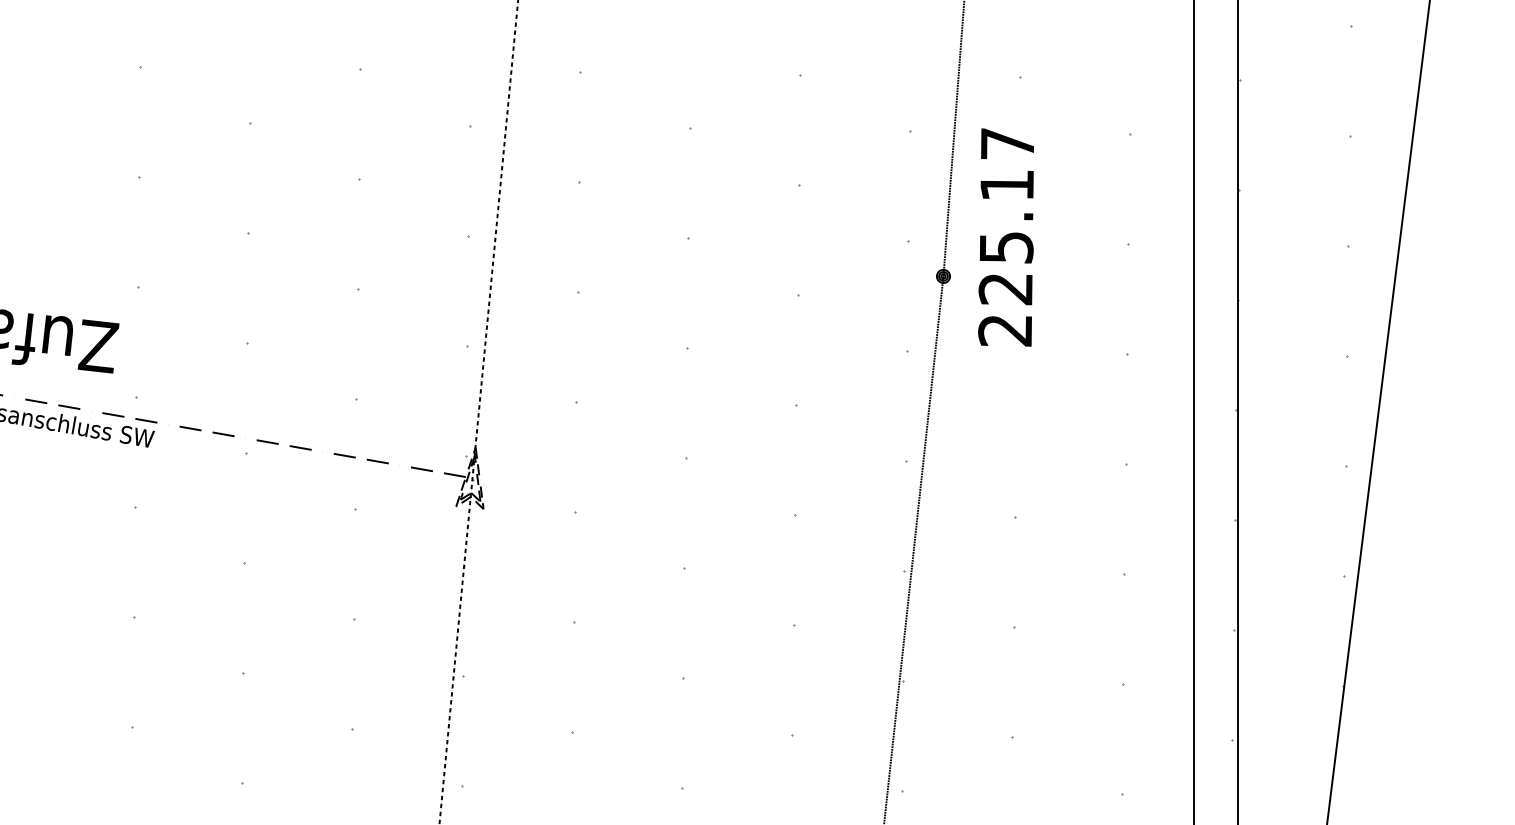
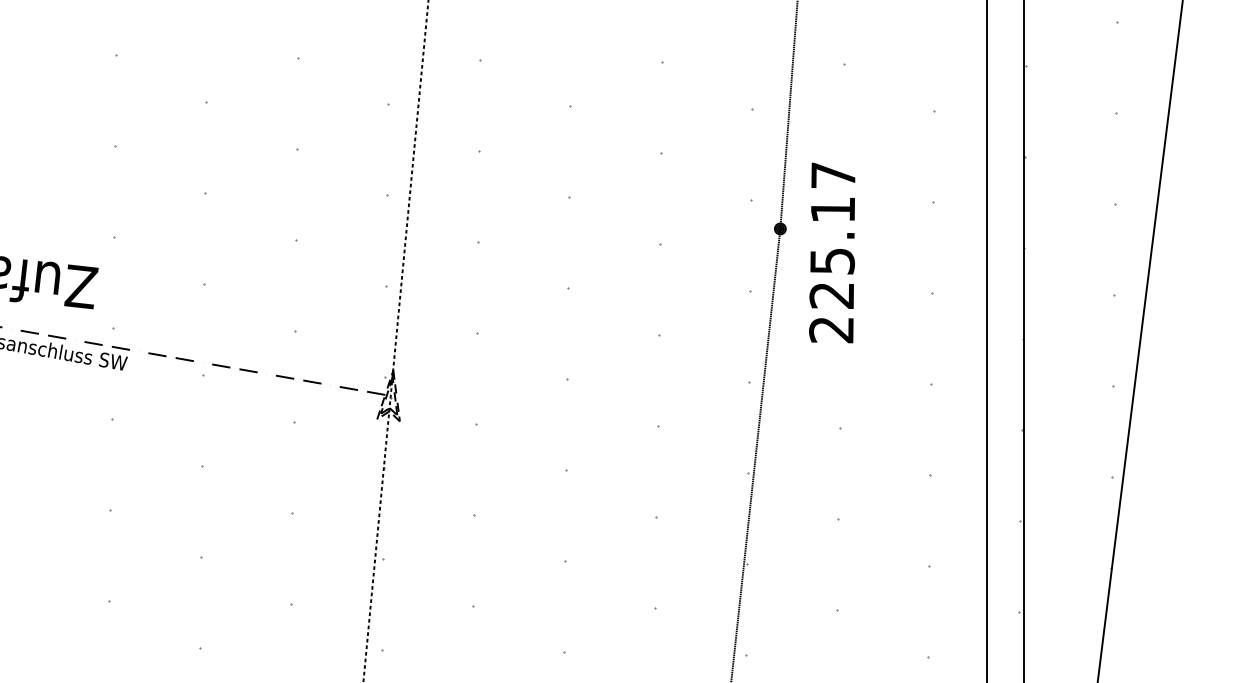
text: (1005, 237) -> (831, 252), moved

